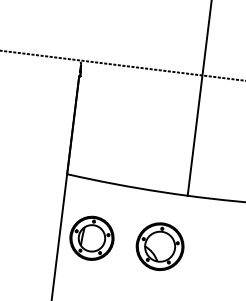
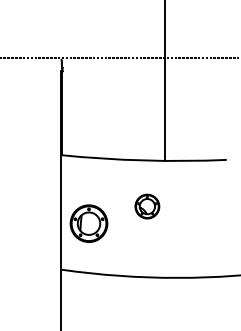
part: (91, 238) -> (88, 223), moved
part: (160, 246) -> (147, 206), size x0.6

